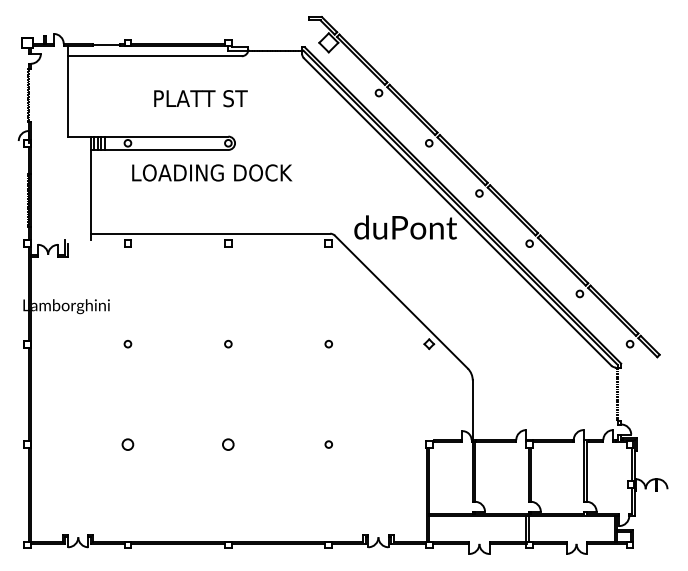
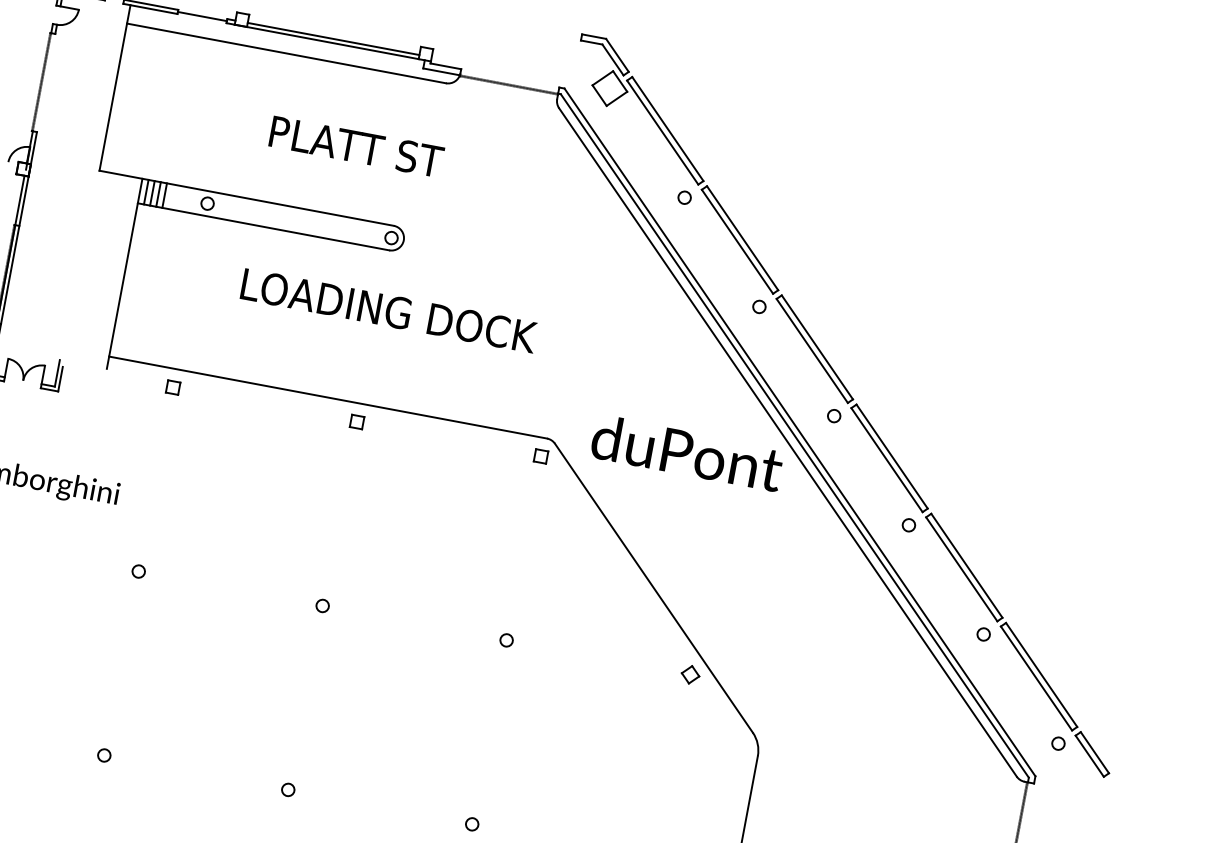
text: (212, 172) -> (389, 310), moved
circle: (127, 444) -> (103, 755), size x0.62
circle: (228, 444) -> (288, 789), size x0.62

